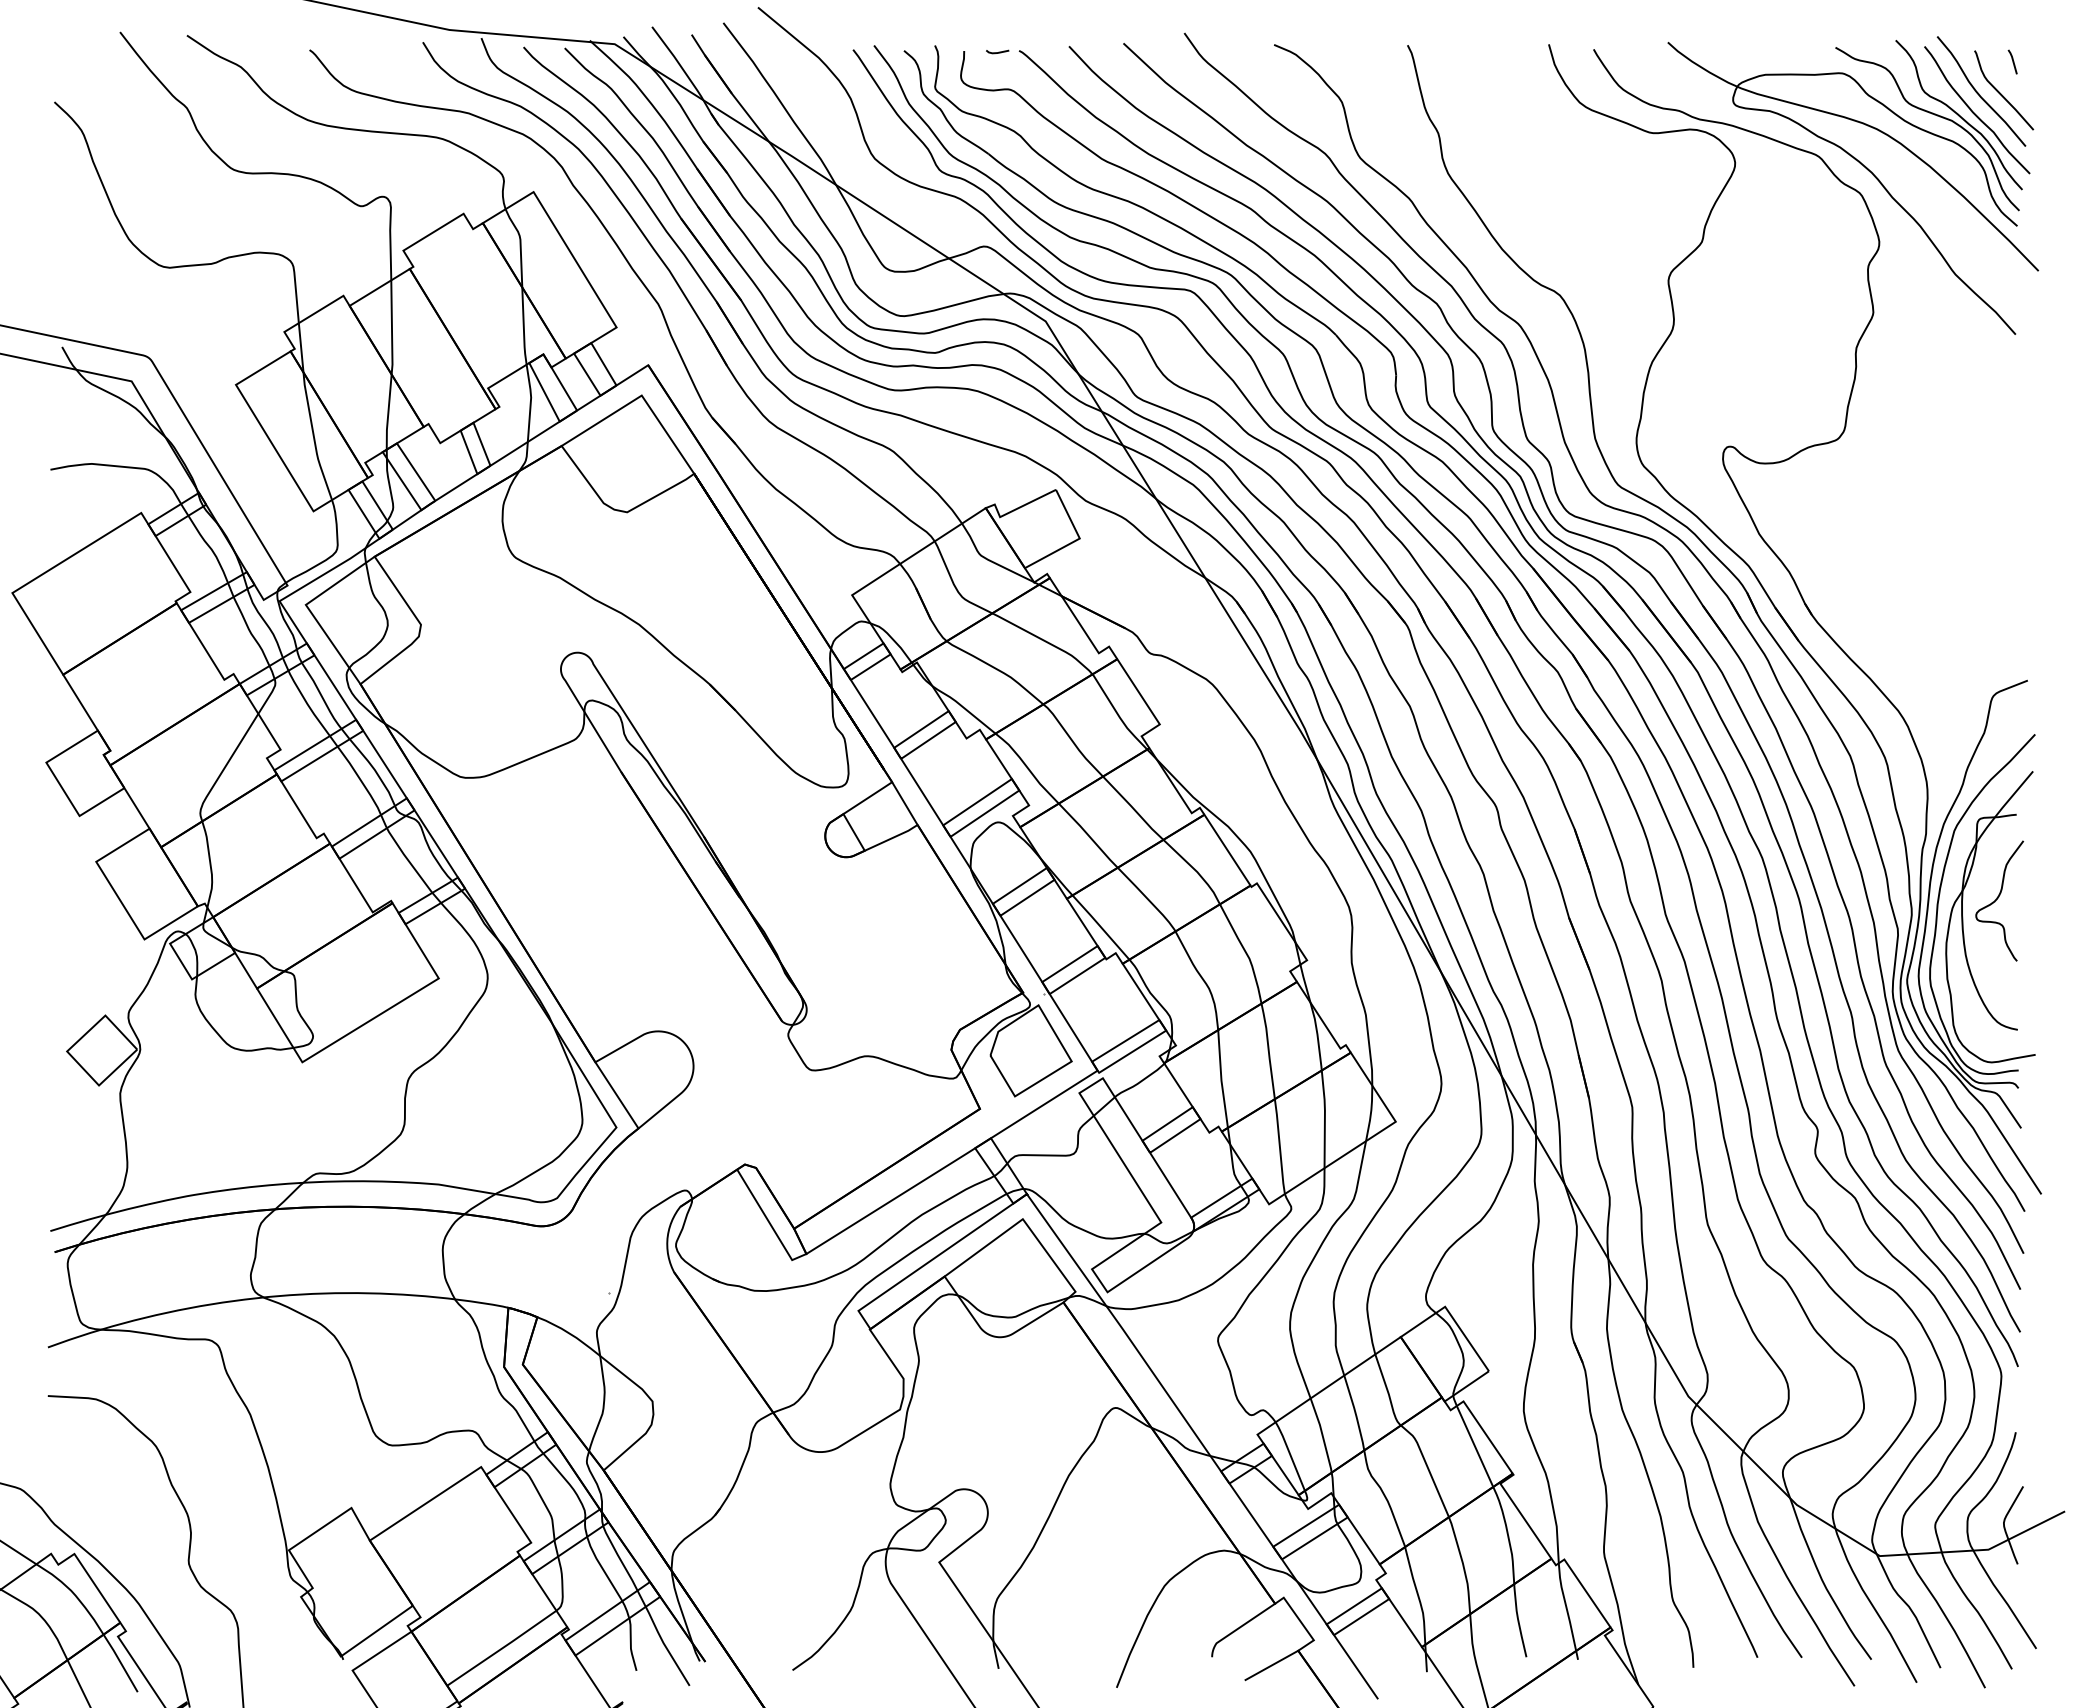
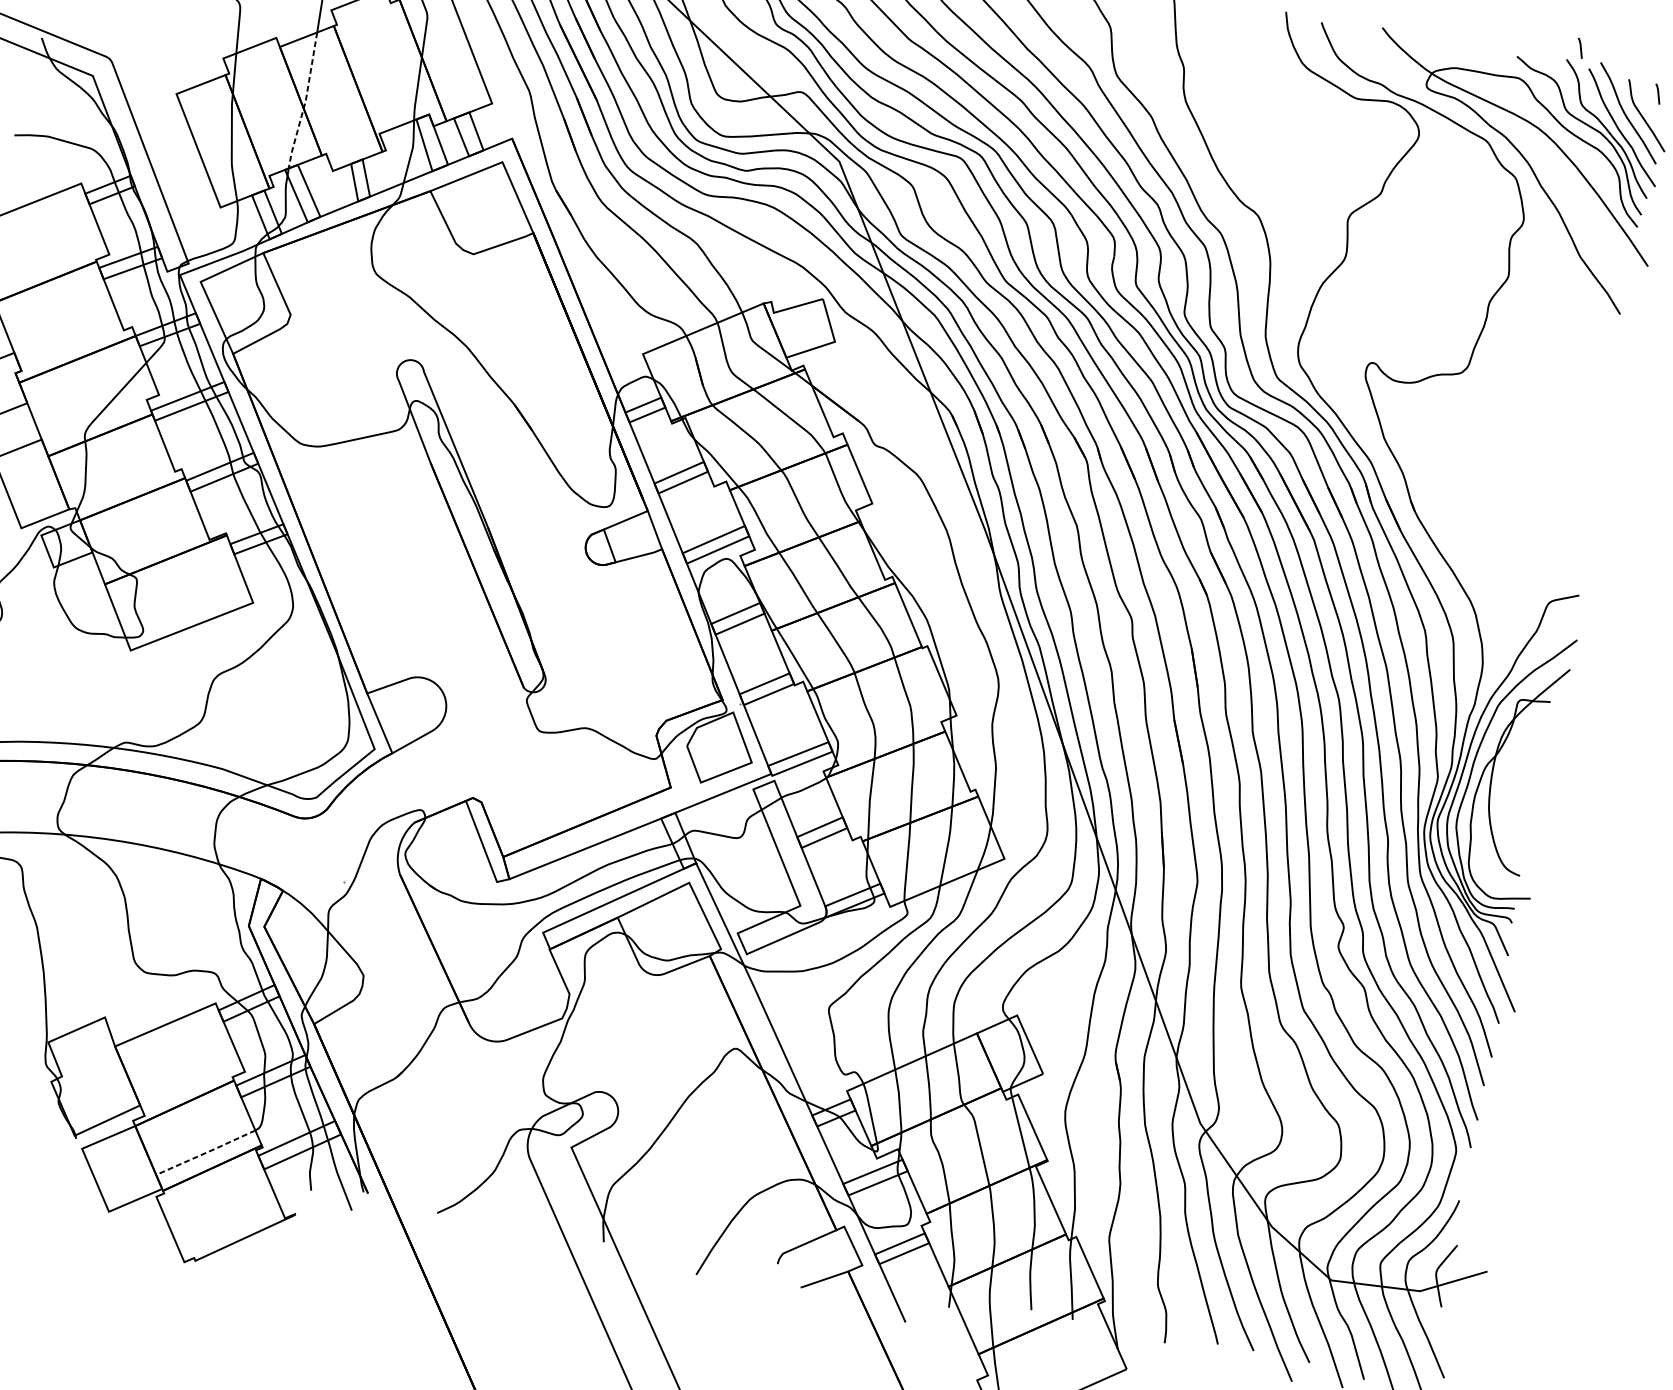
line: (1909, 23) -> (1580, 47), added
line: (392, 365) -> (305, 101), solid -> dashed
curve: (1998, 898) -> (1523, 767), removed
line: (502, 1648) -> (206, 1153), solid -> dashed

